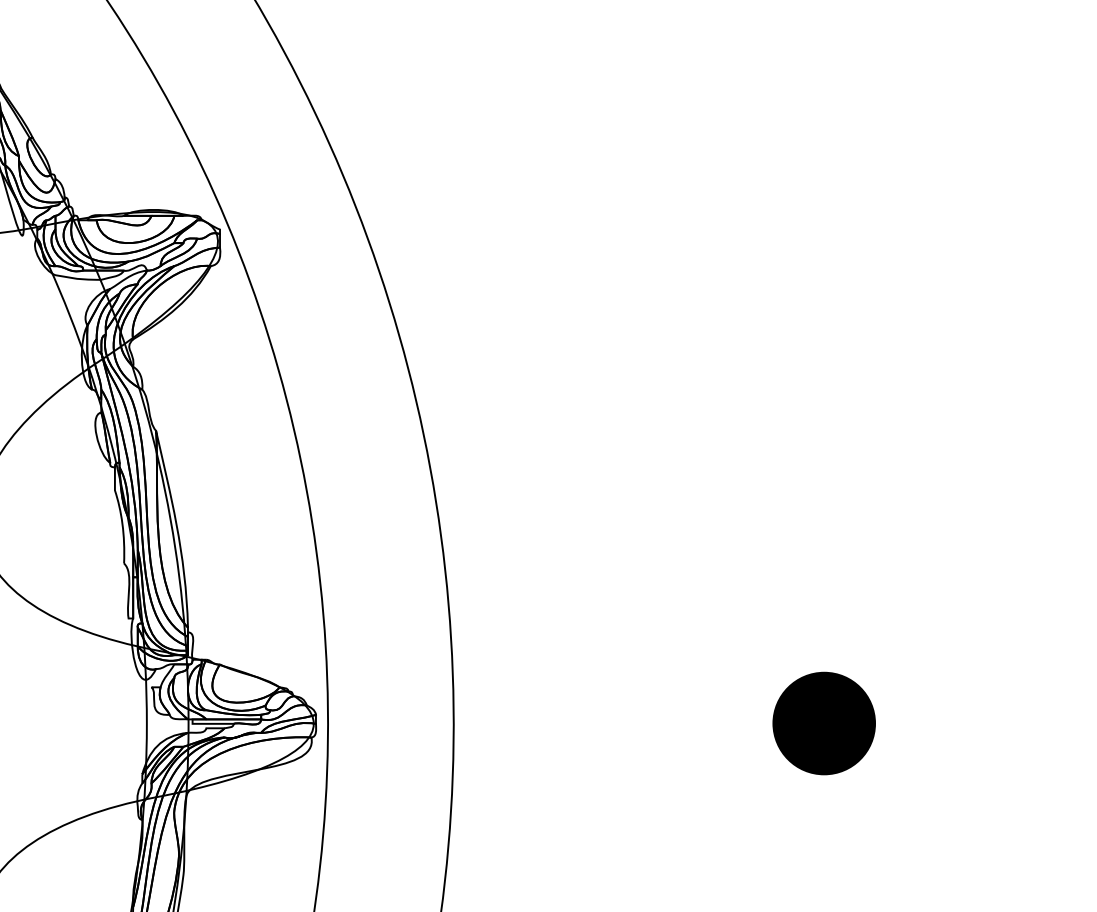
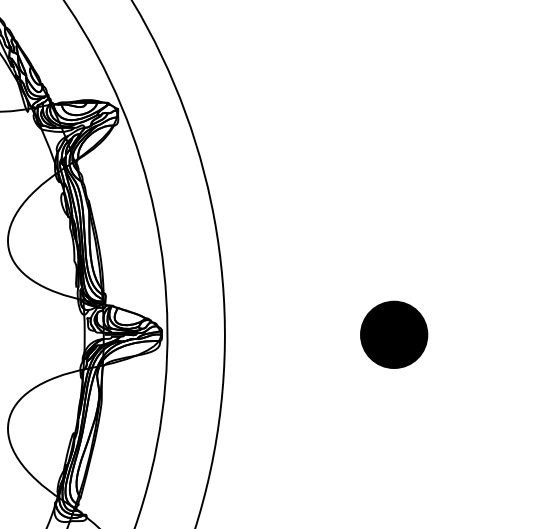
part: (824, 722) -> (394, 334), size x1.43

